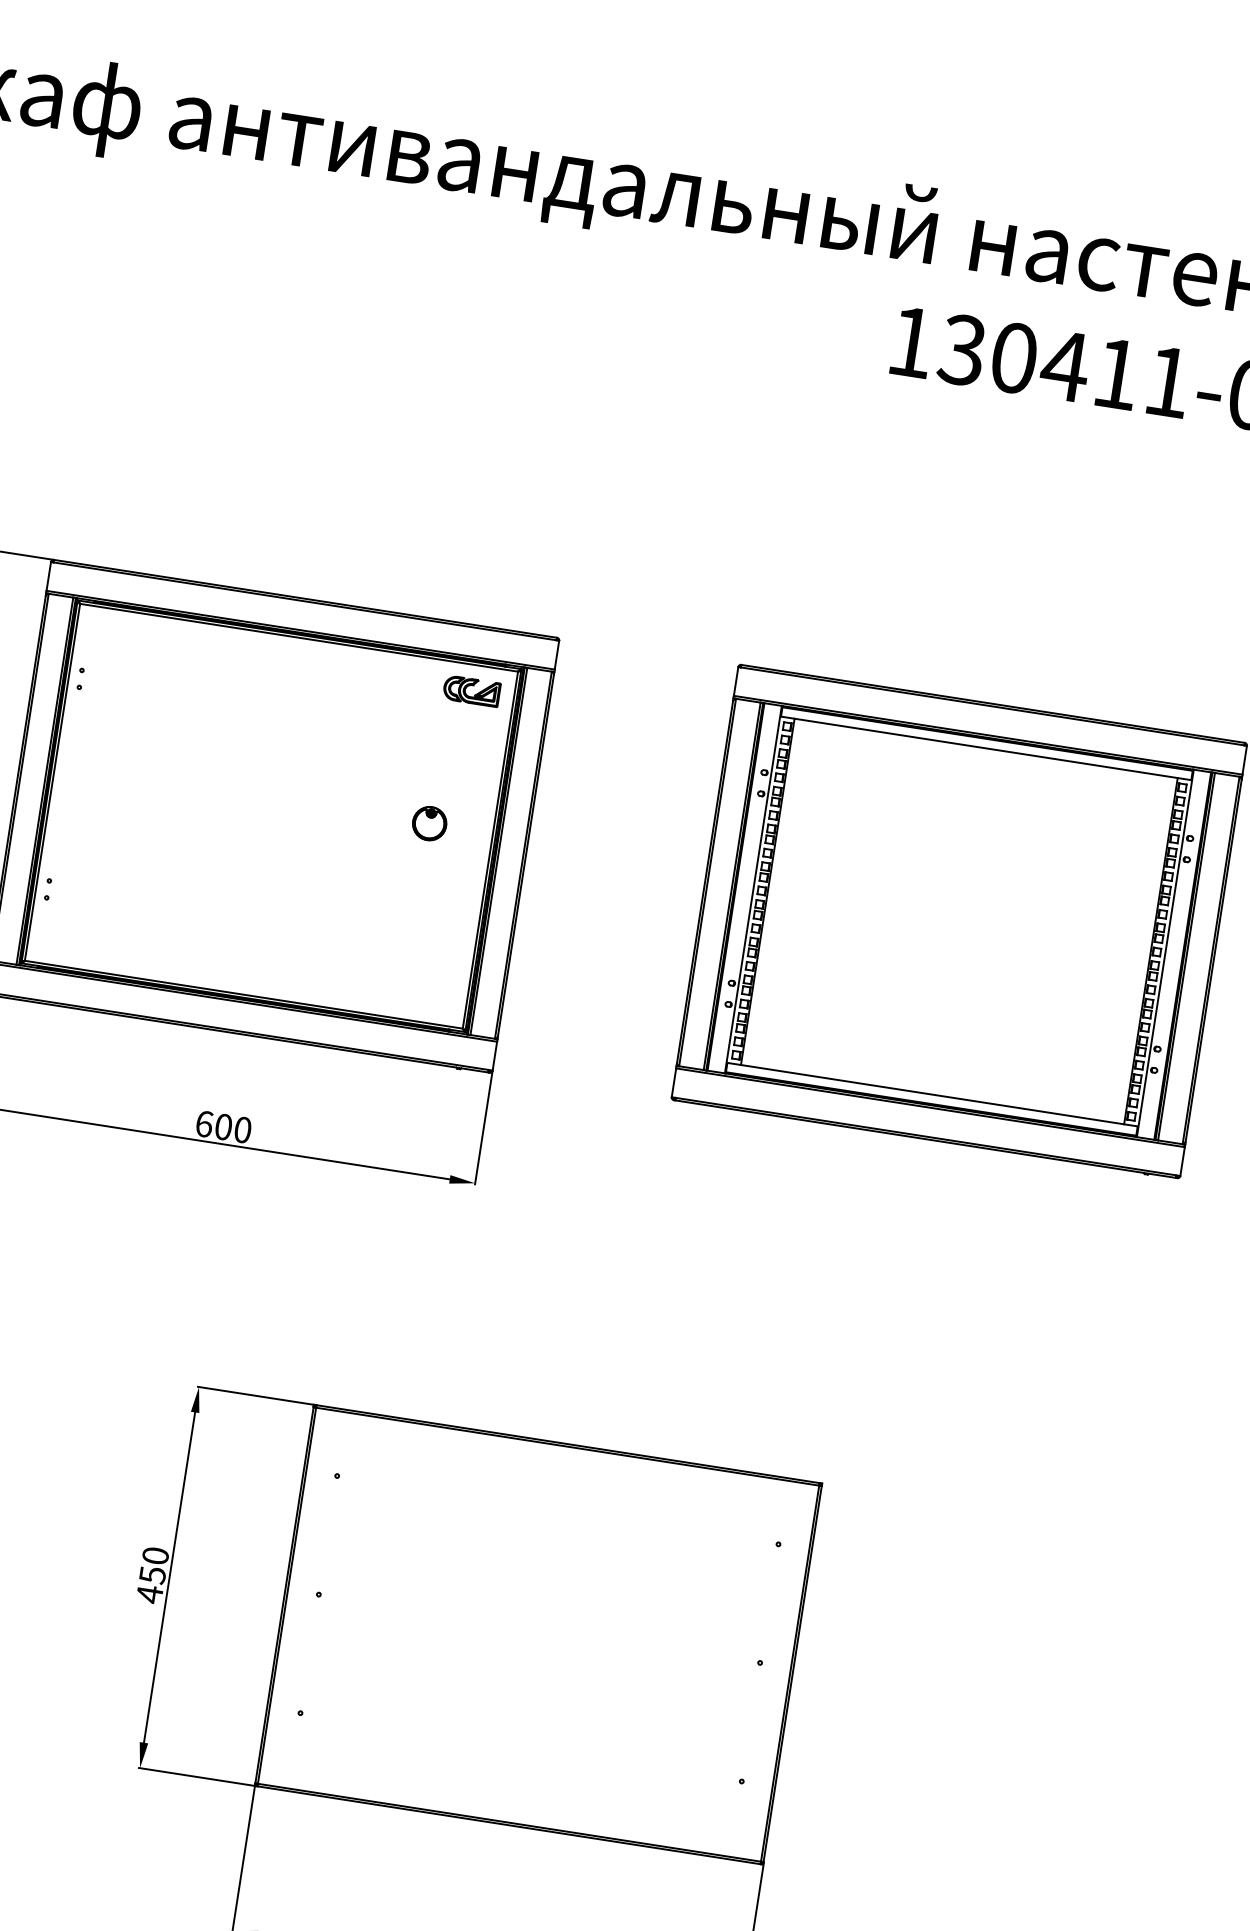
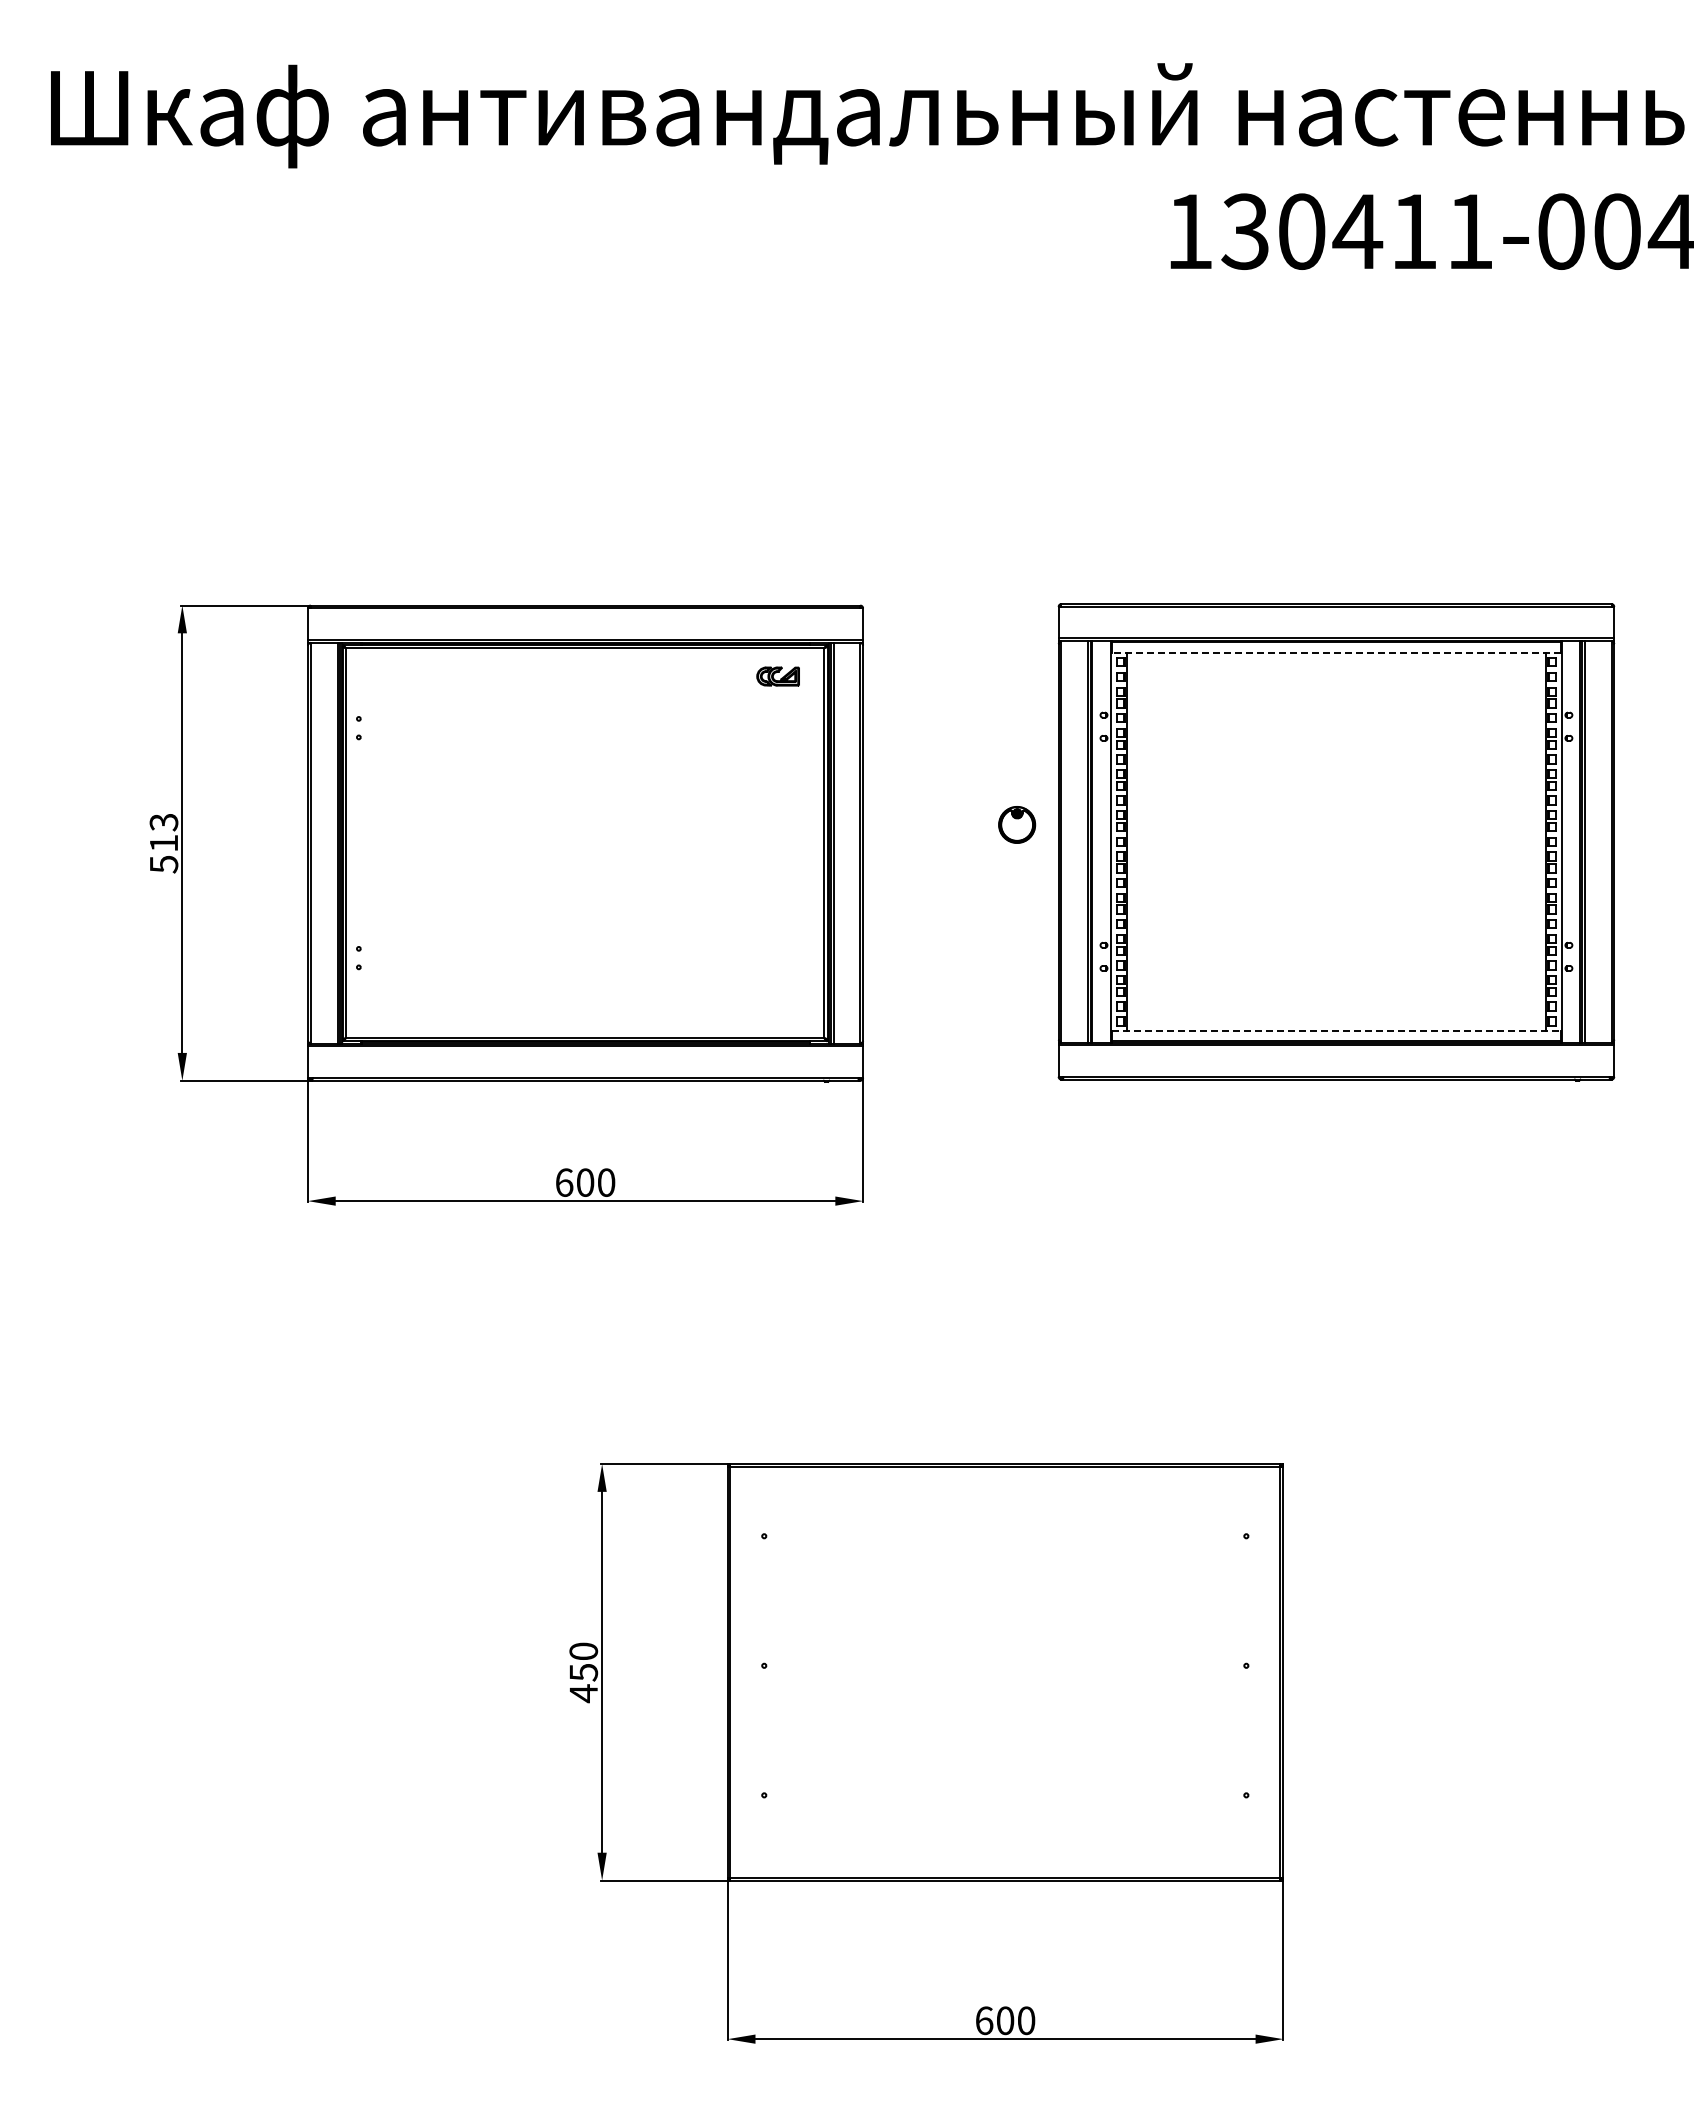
part: (471, 690) -> (777, 676), size x0.7
line: (985, 748) -> (1335, 652), solid -> dashed
part: (430, 823) -> (1017, 824), moved
line: (932, 1095) -> (1336, 1031), solid -> dashed

